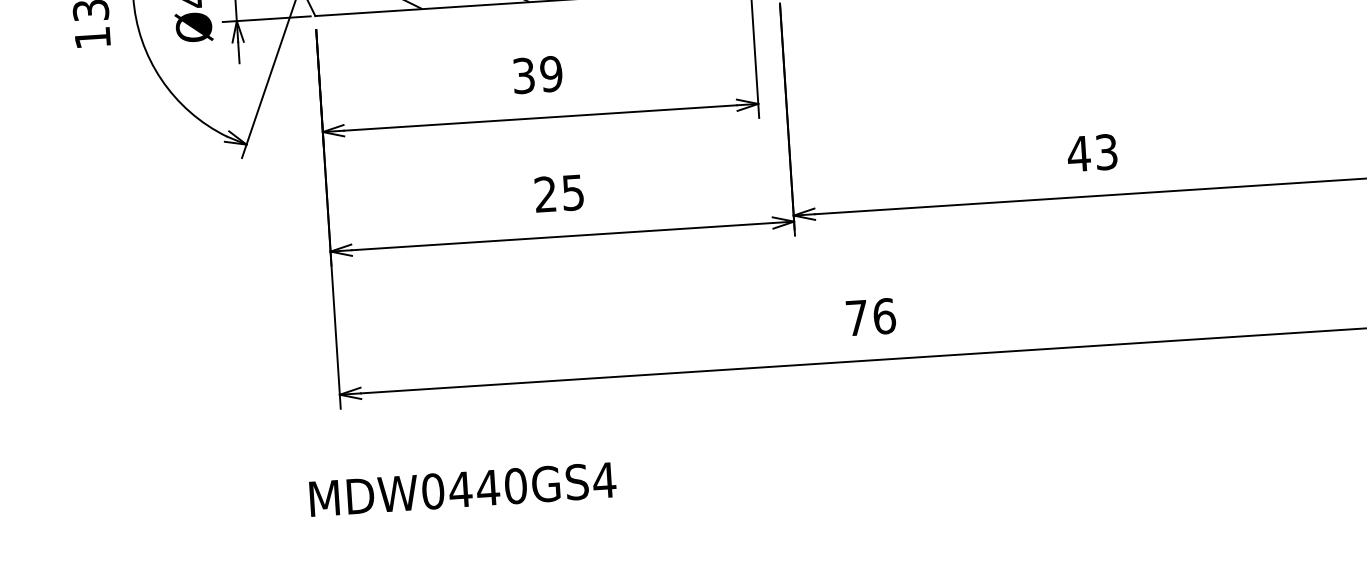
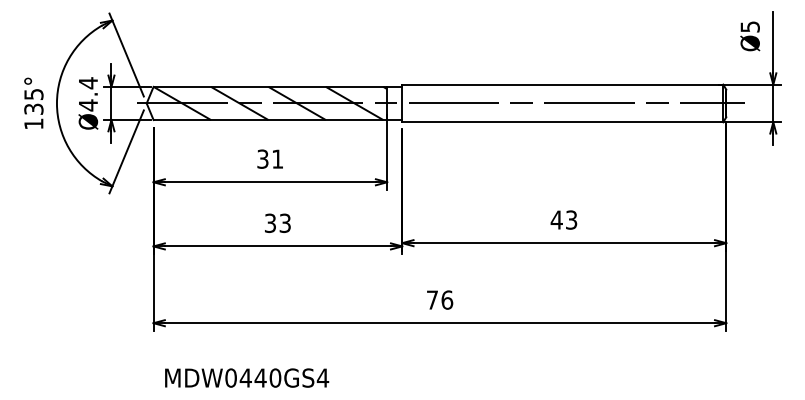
text: (550, 72) -> (277, 158), 39 -> 31
text: (558, 193) -> (277, 223), 25 -> 33
text: (463, 488) -> (247, 377), moved

